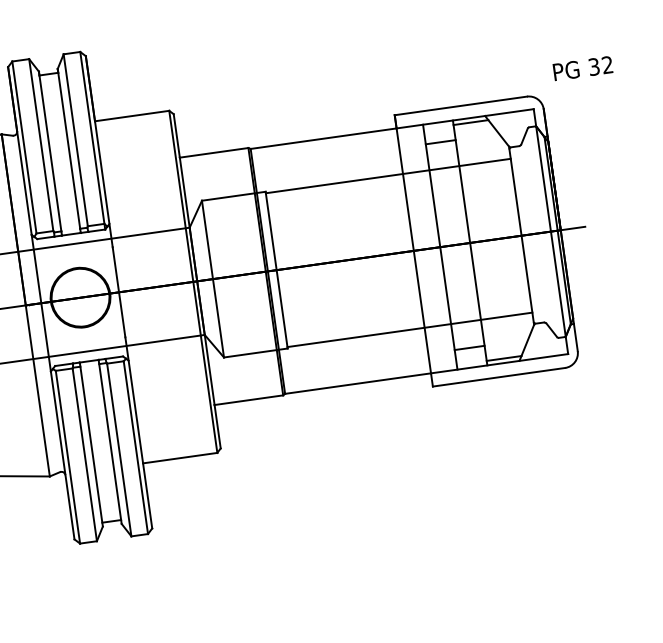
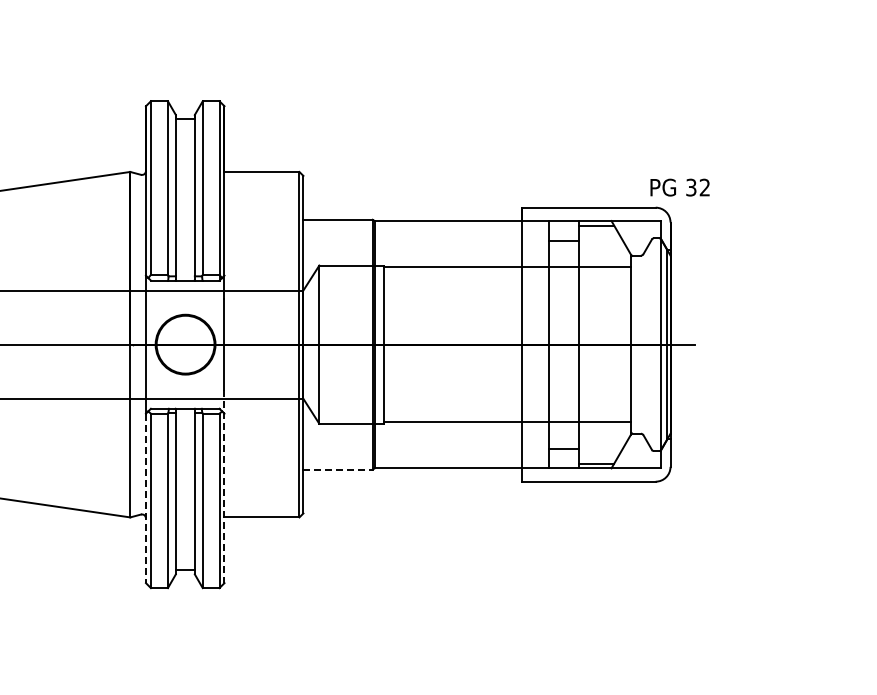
text: (582, 68) -> (679, 187), moved
line: (249, 400) -> (338, 469), solid -> dashed
line: (138, 432) -> (224, 486), solid -> dashed
line: (62, 455) -> (145, 498), solid -> dashed

